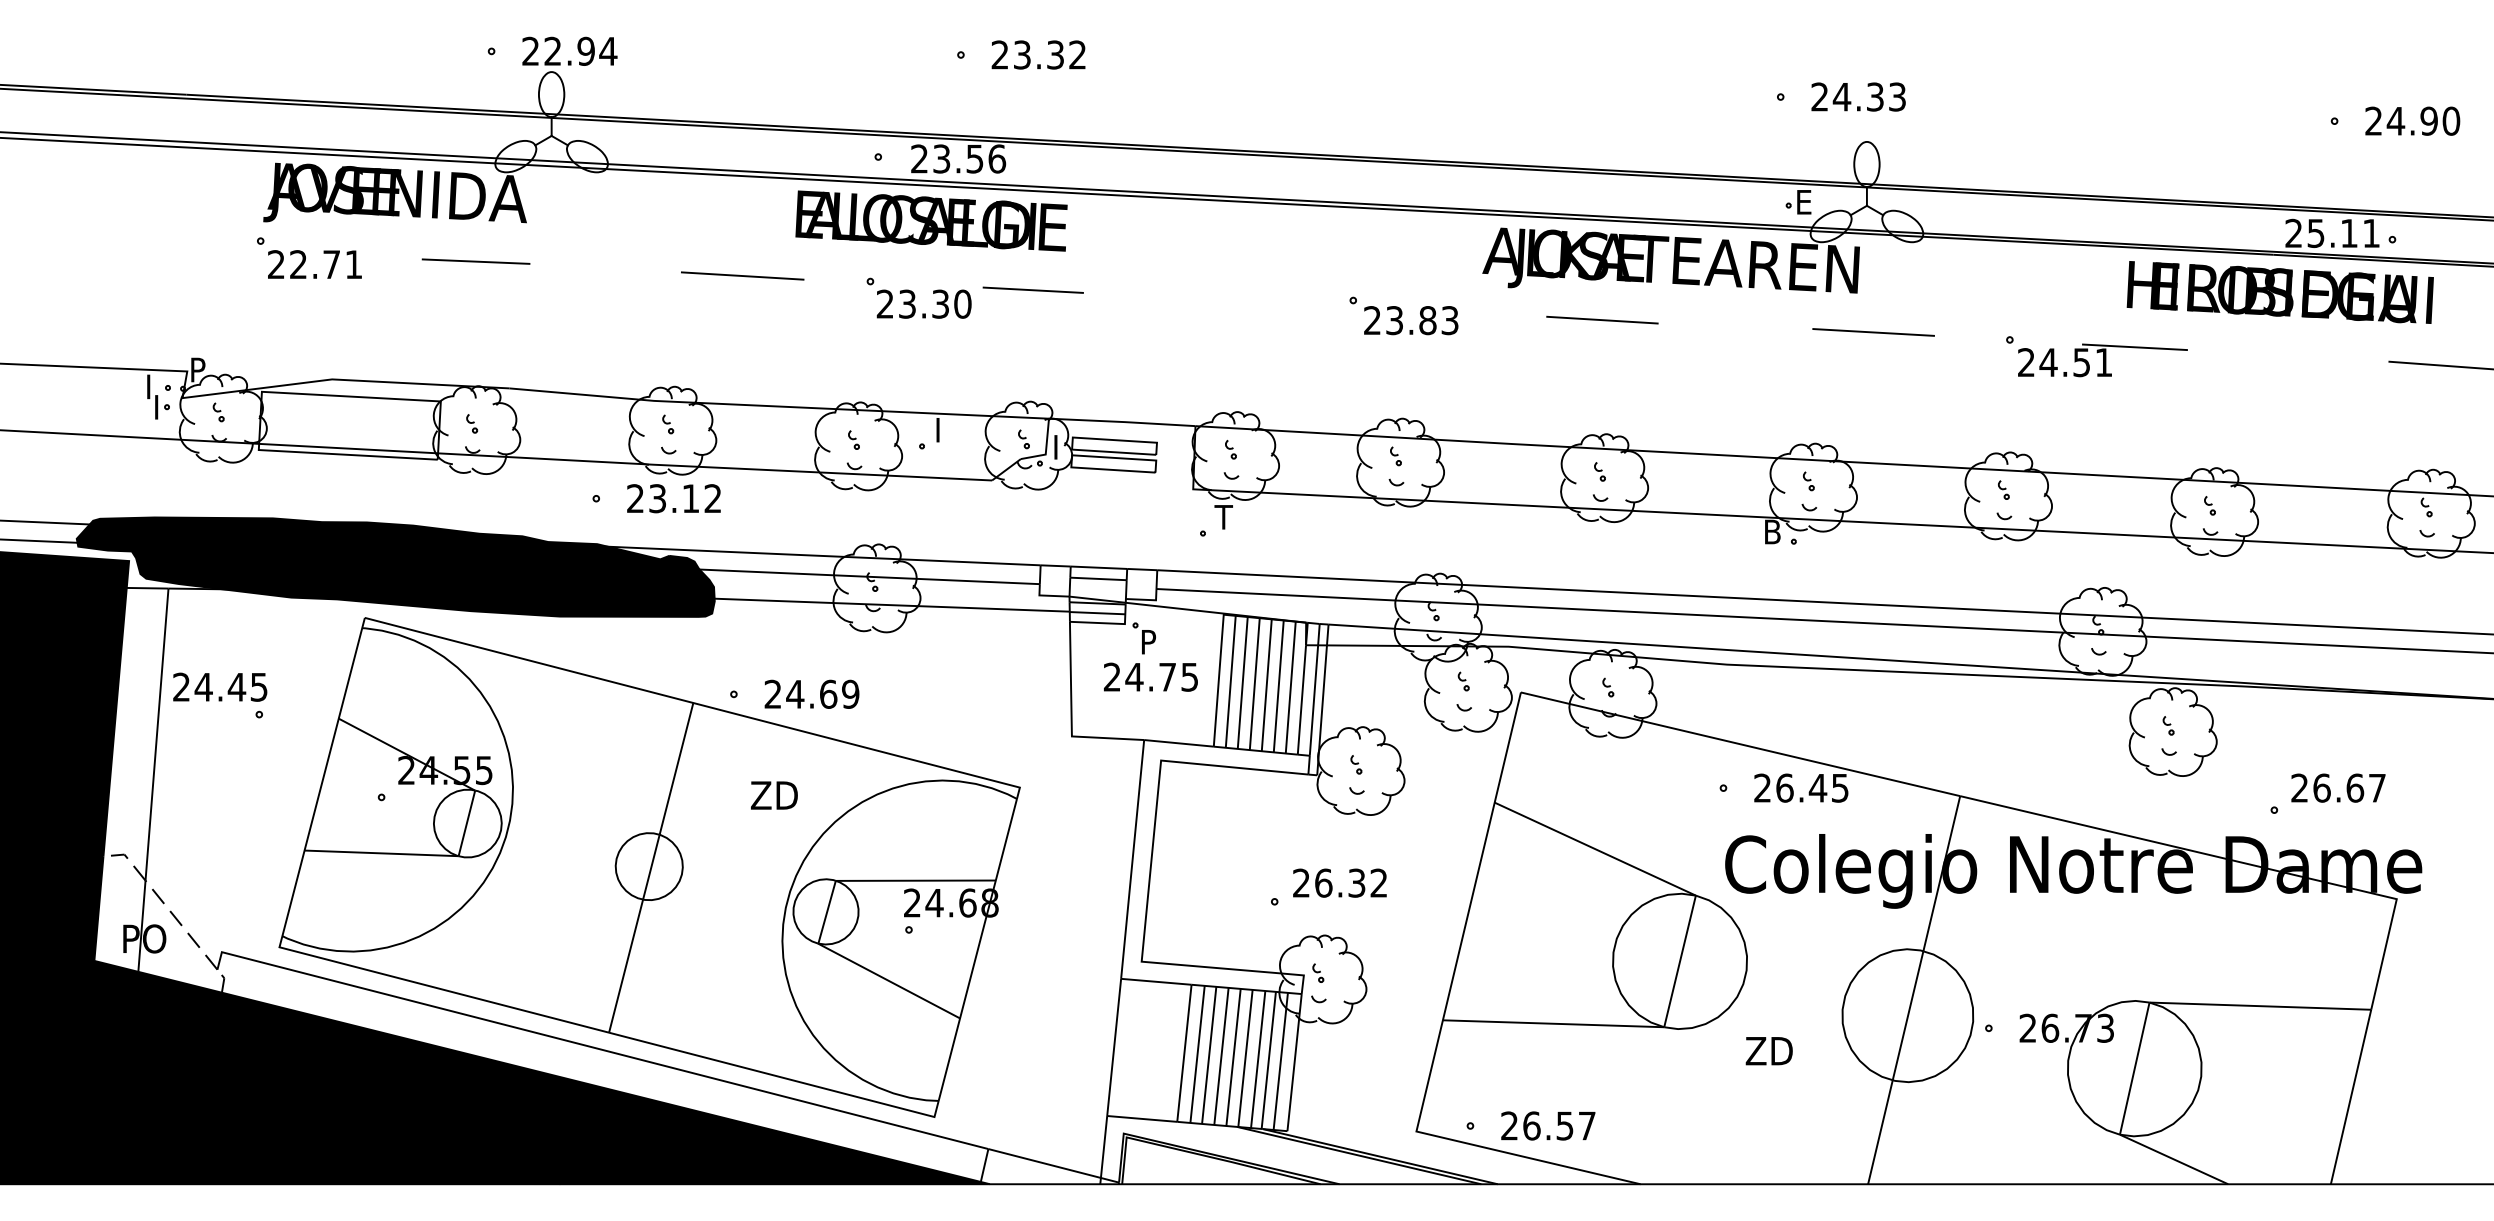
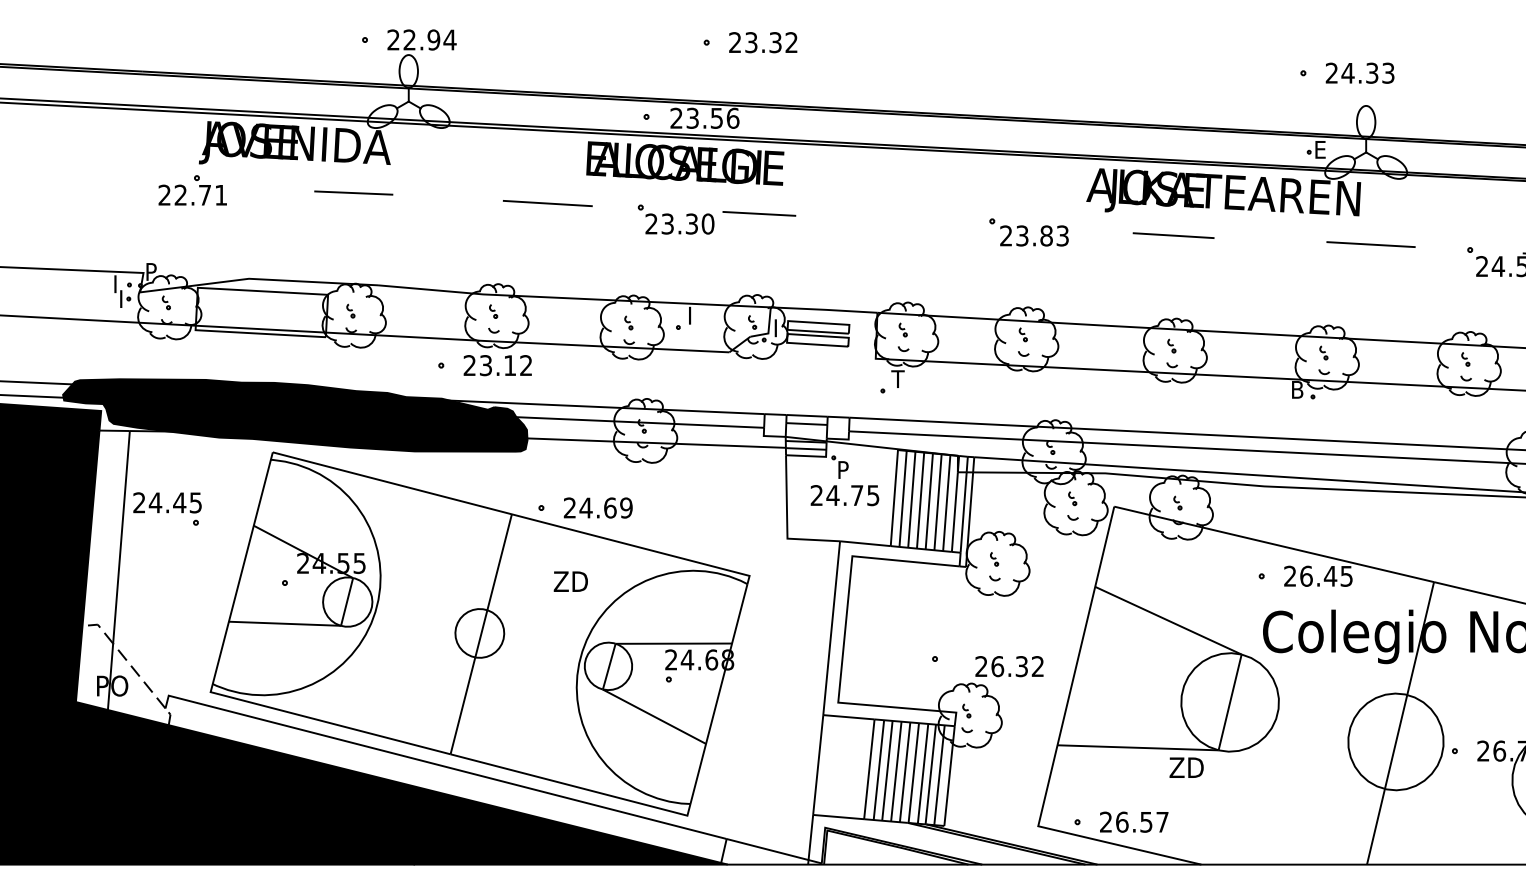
text: (314, 264) -> (192, 195), moved
text: (1339, 882) -> (1009, 666), moved
text: (1768, 1051) -> (1186, 768), moved

